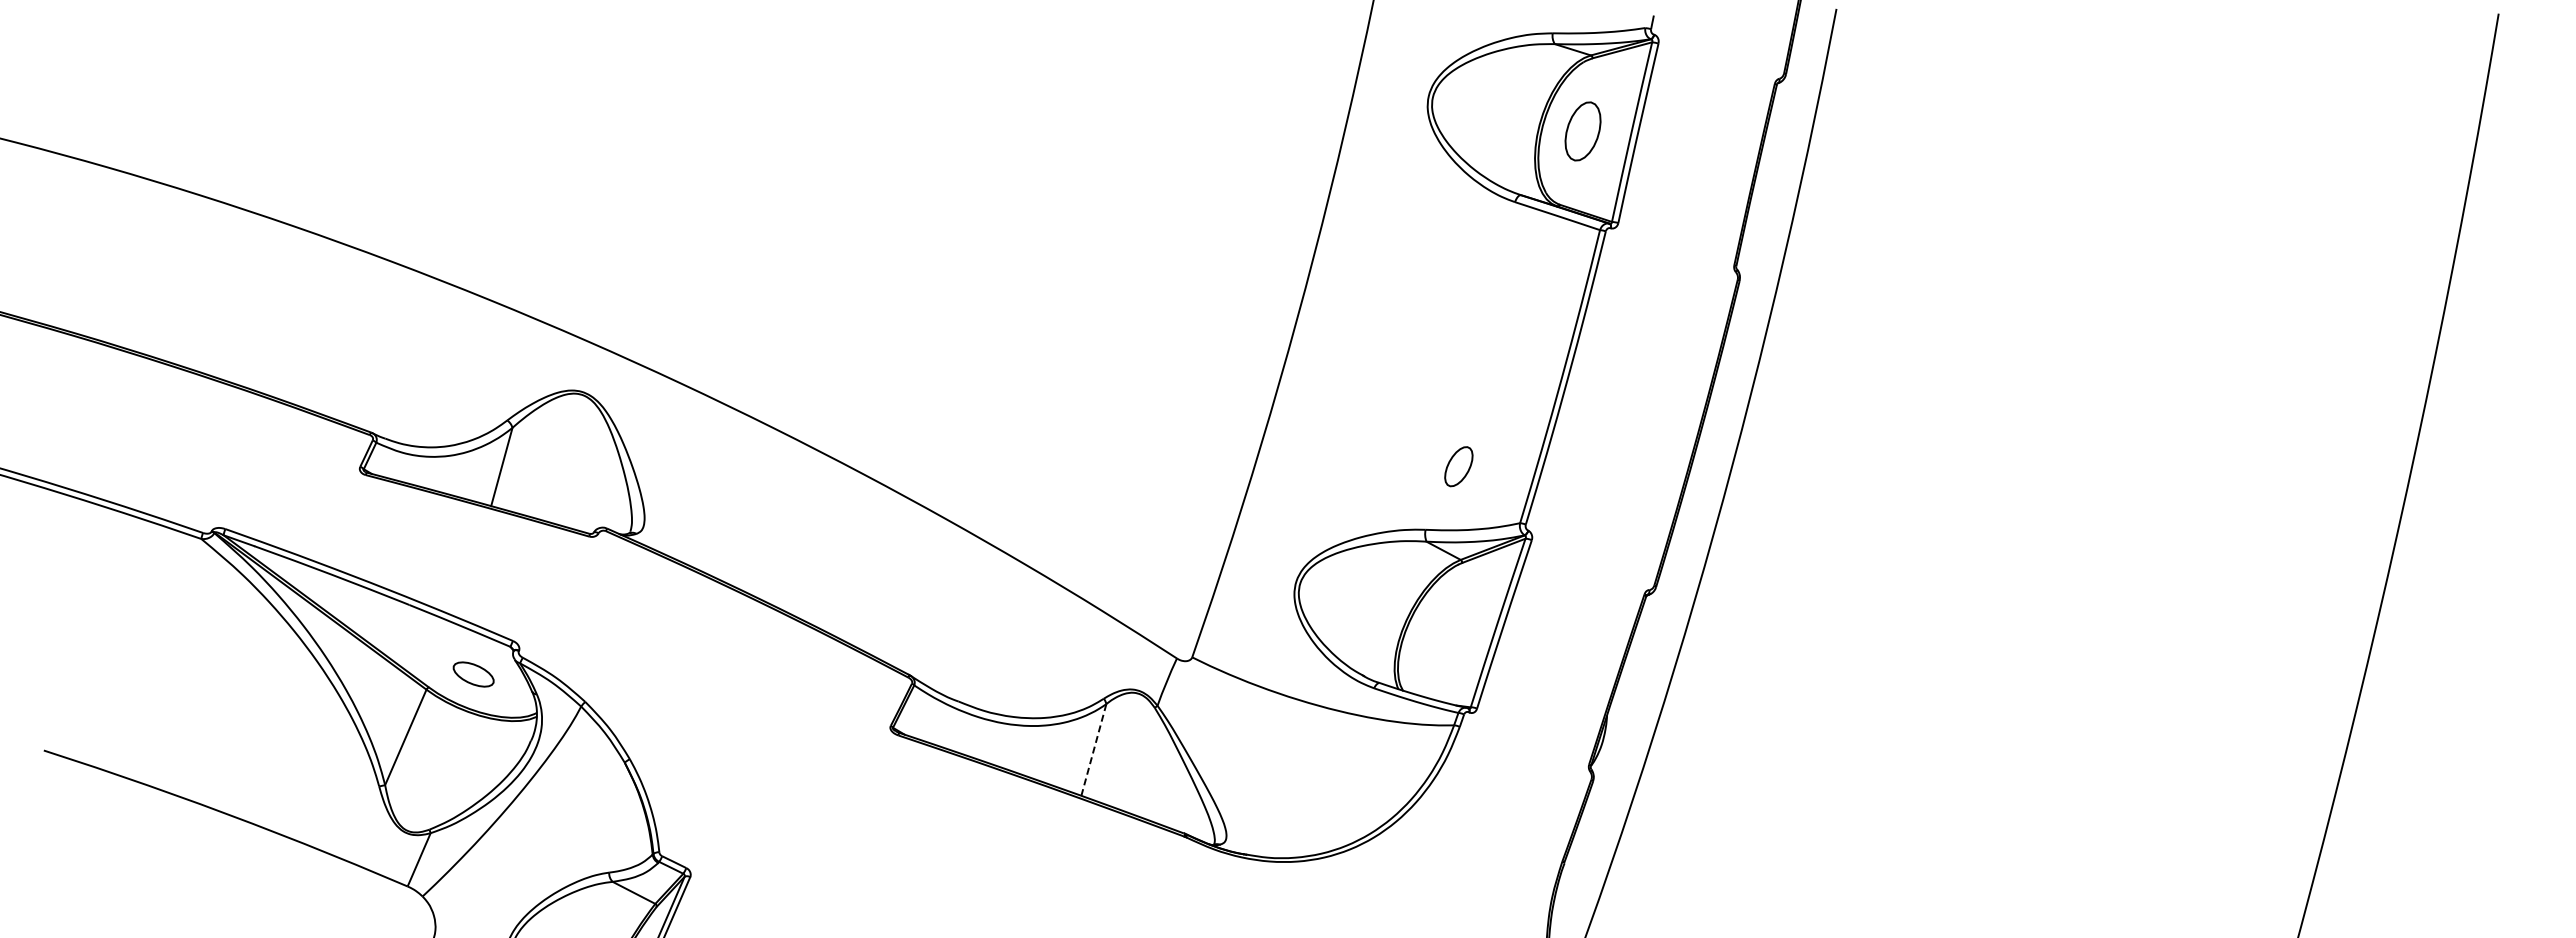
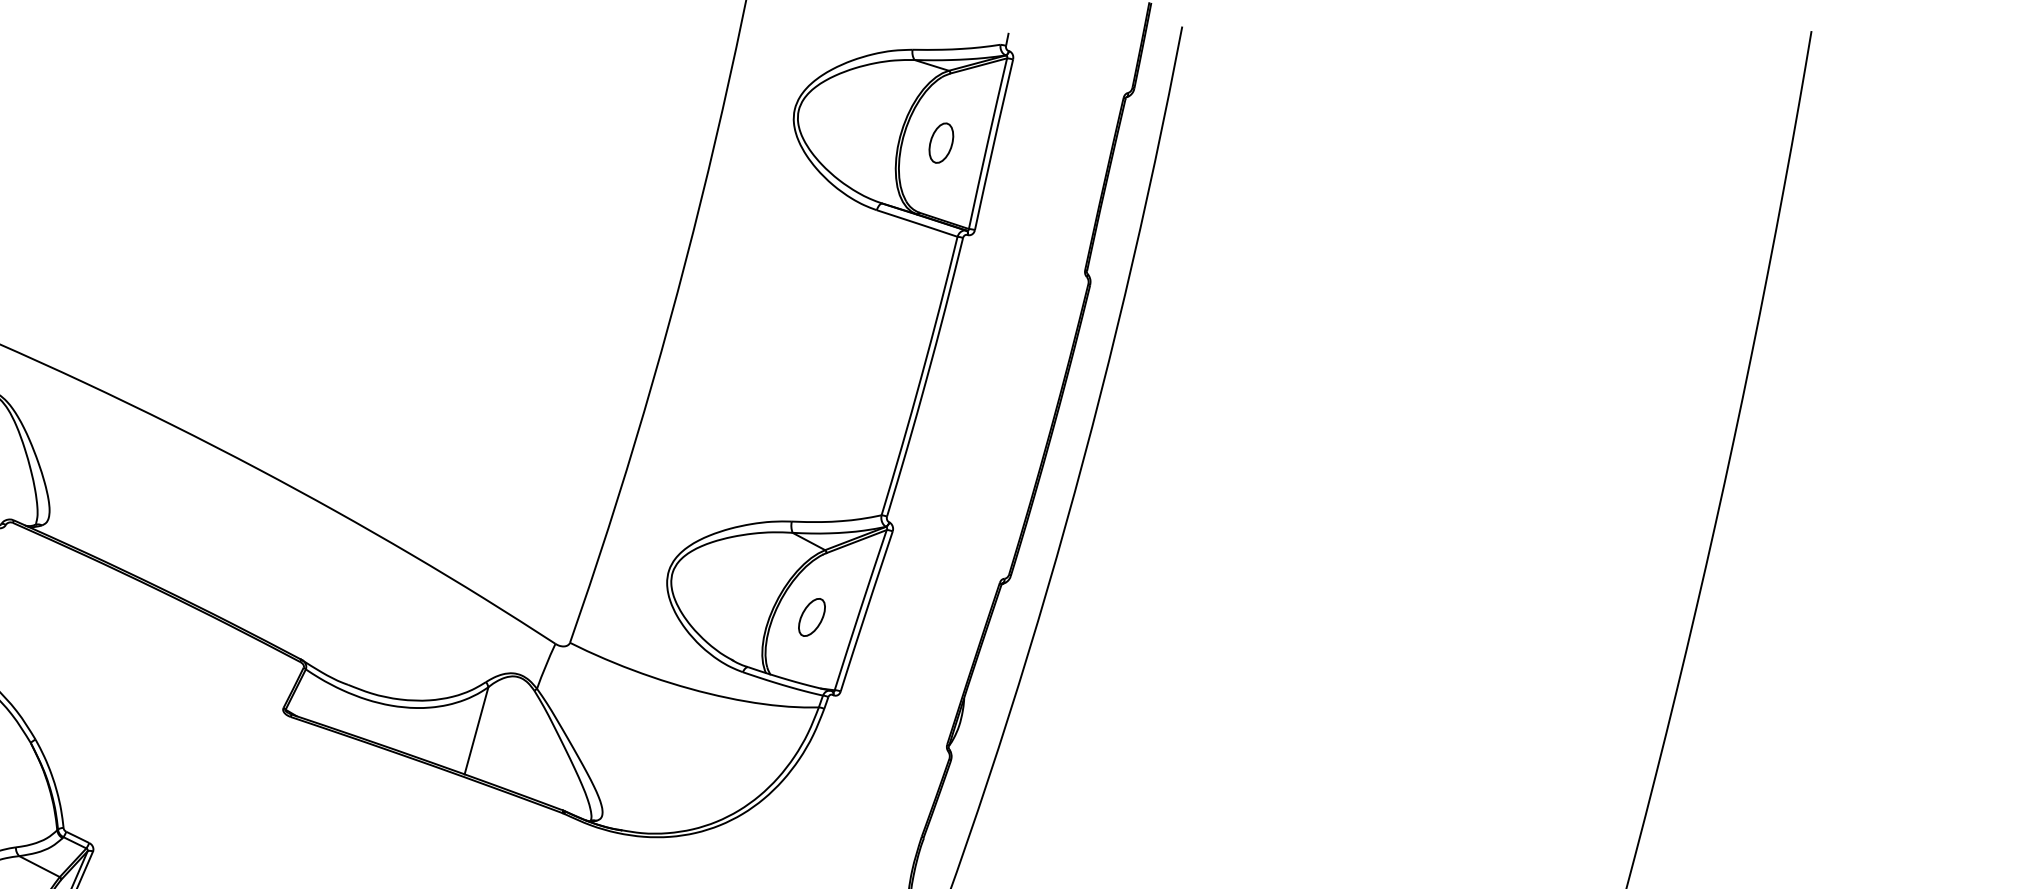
part: (1582, 131) -> (940, 143), size x0.71
part: (1458, 466) -> (811, 617), moved
line: (1093, 750) -> (476, 731), dashed -> solid

